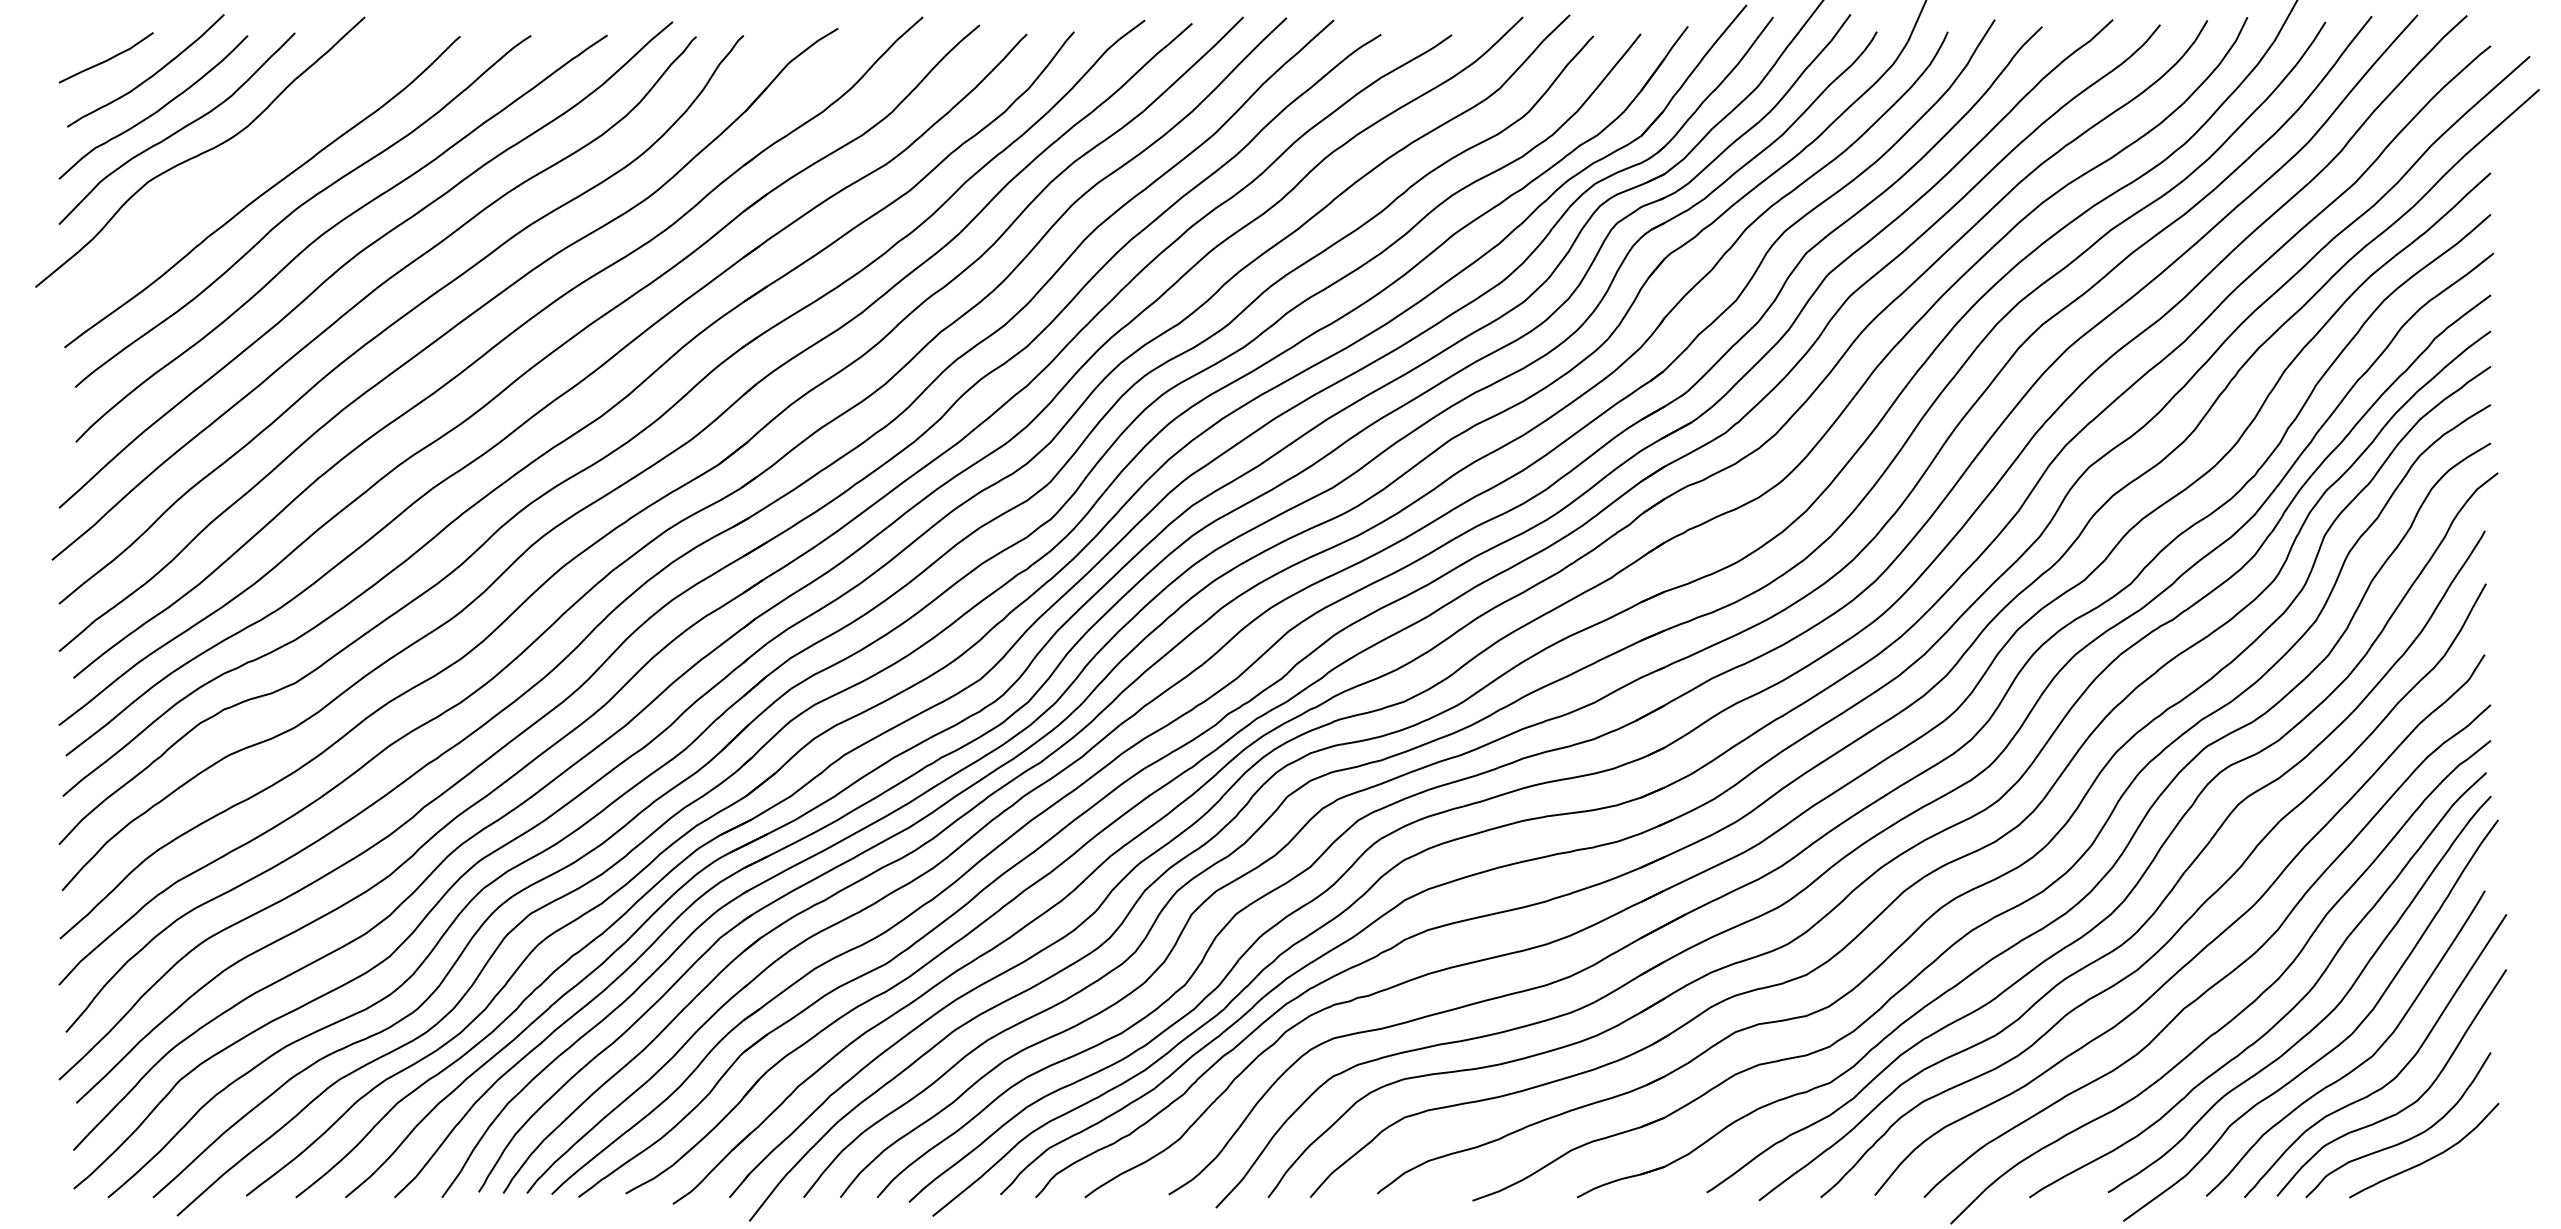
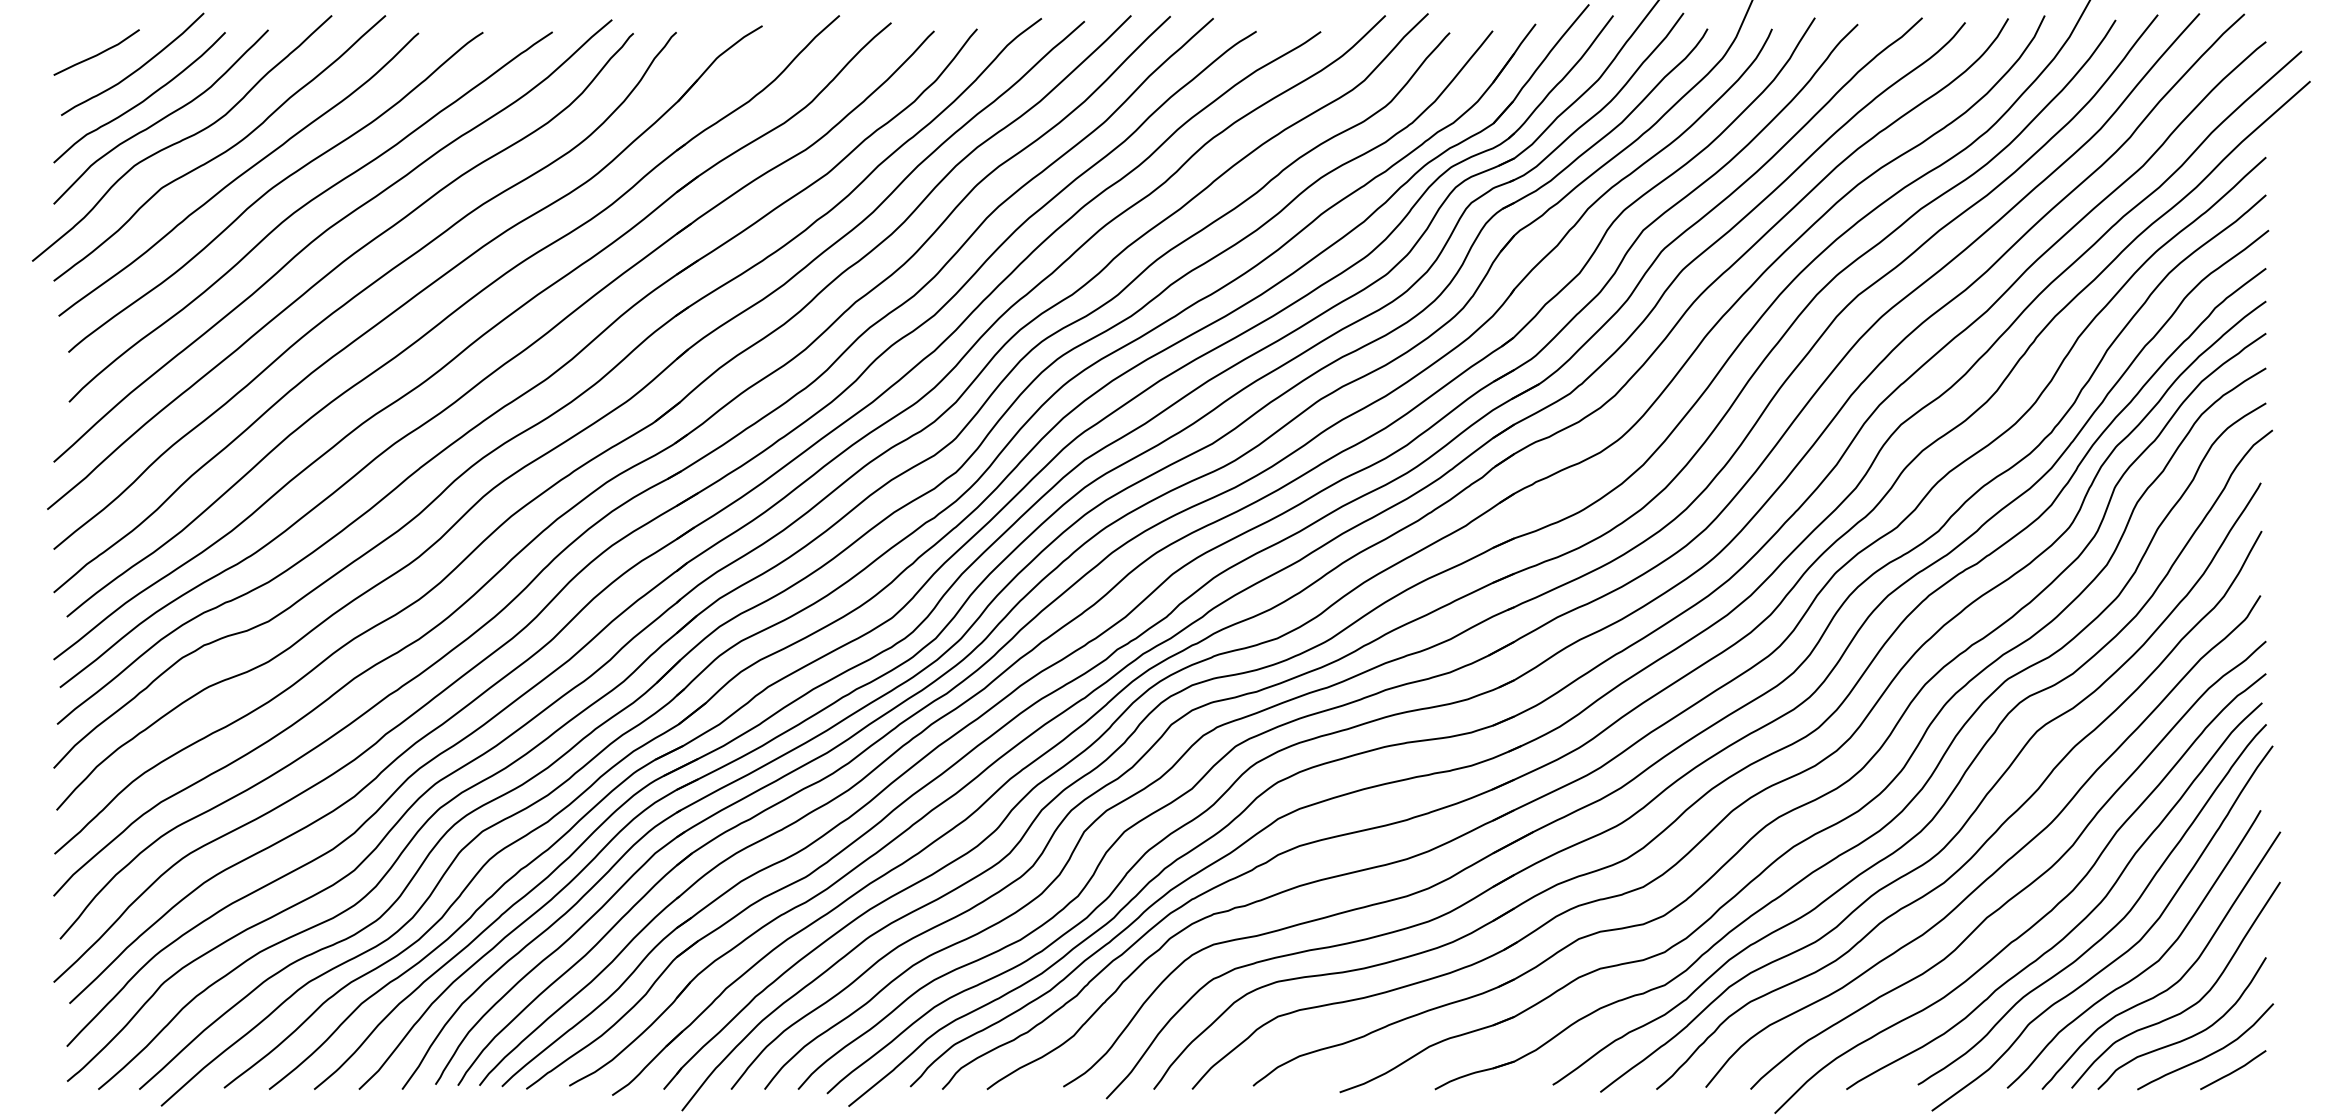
curve: (244, 167) -> (222, 152), added
curve: (2455, 1176) -> (2234, 1070), added

